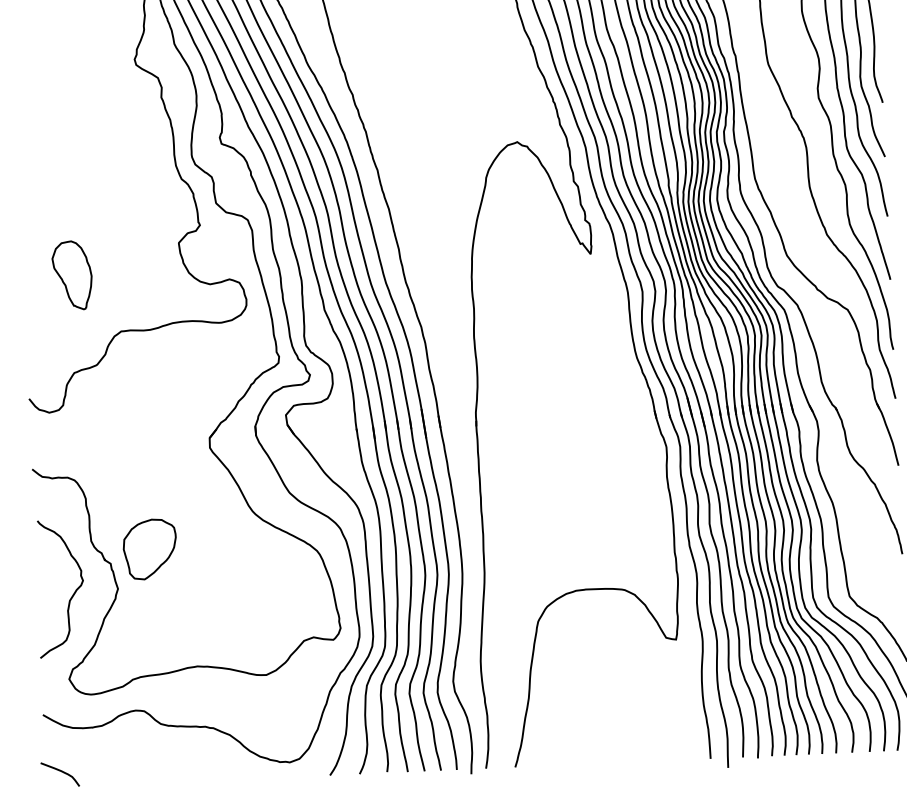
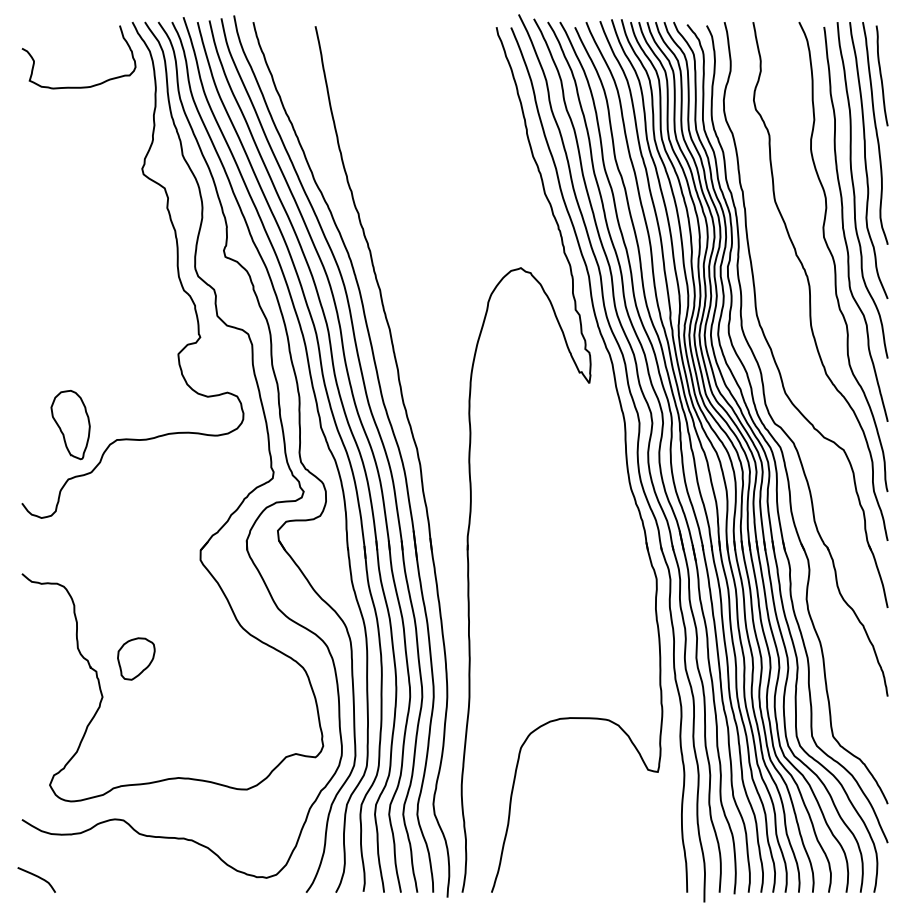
part: (72, 276) -> (70, 425), moved
part: (150, 548) -> (136, 658), size x0.7
curve: (71, 596) -> (55, 702), removed

